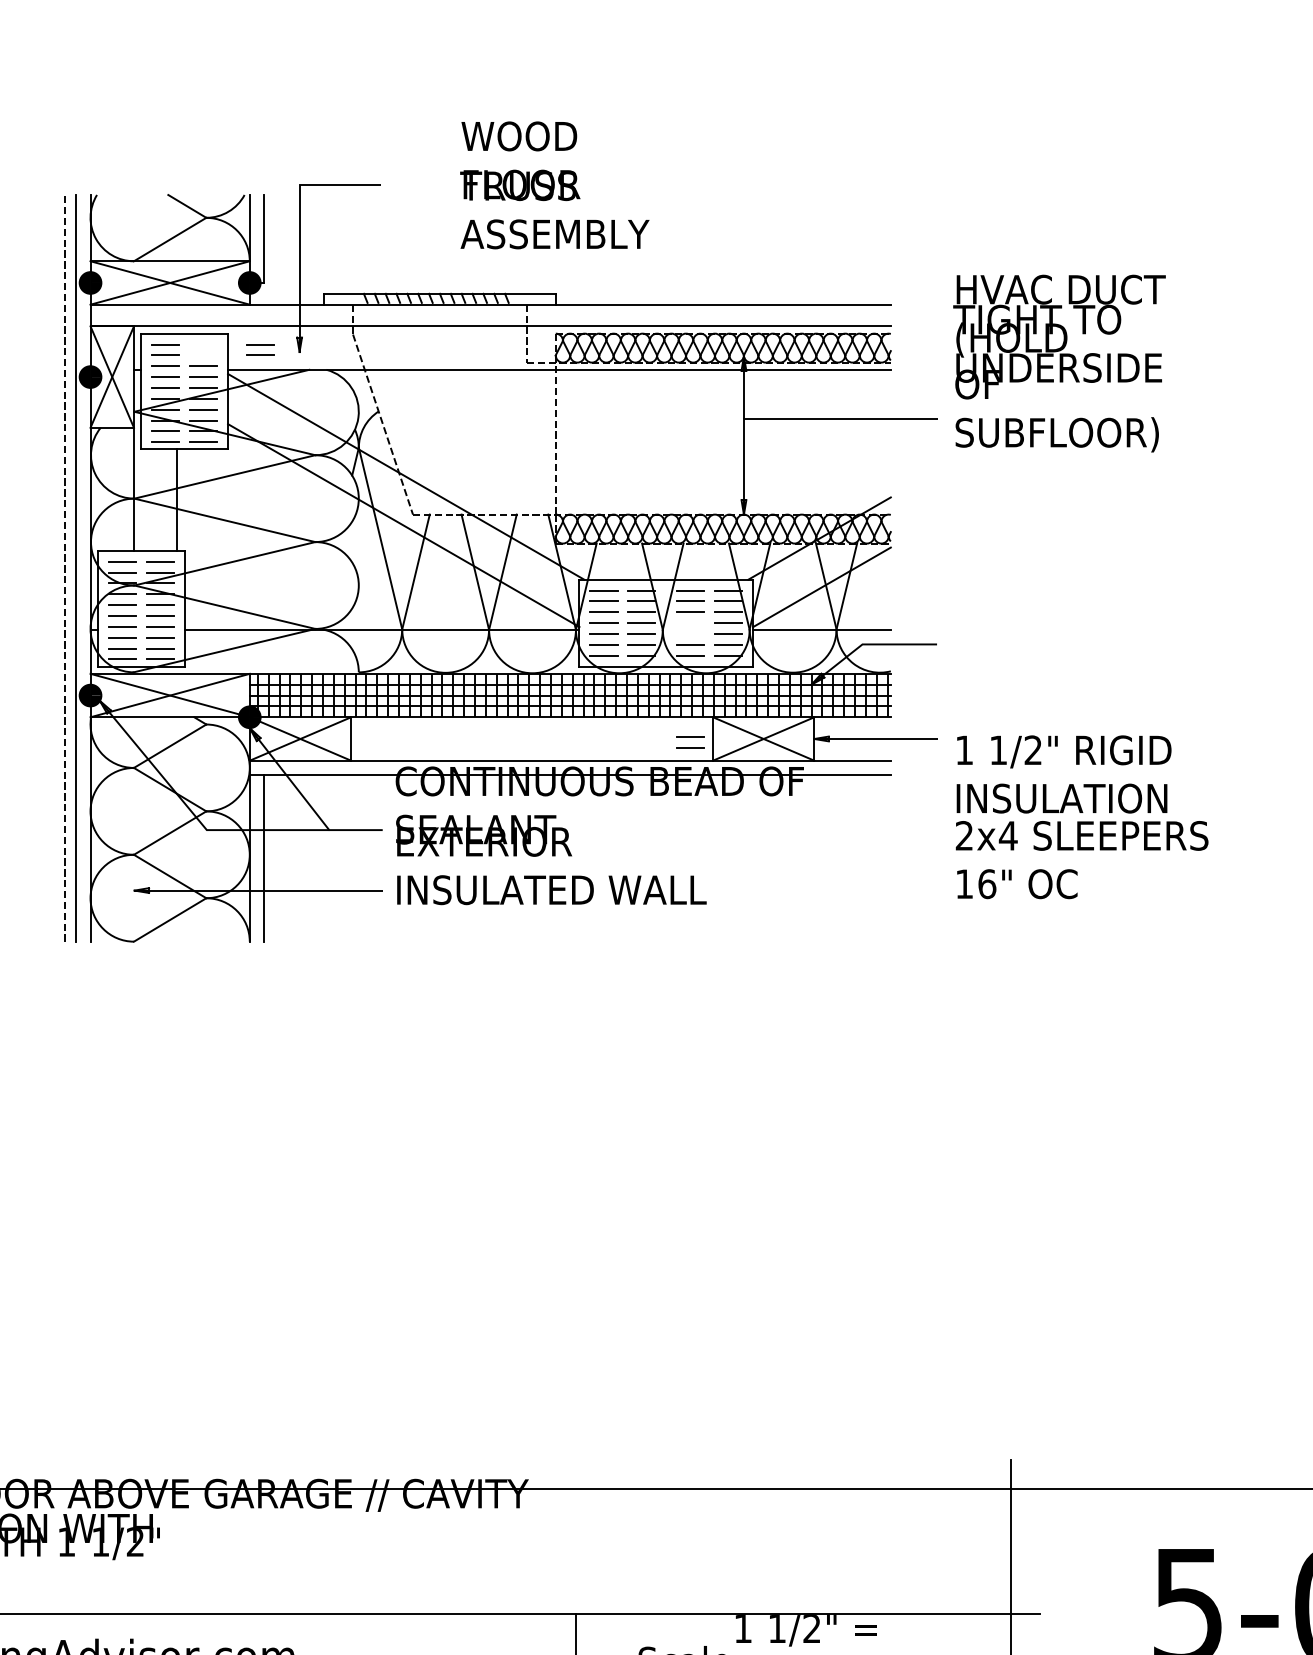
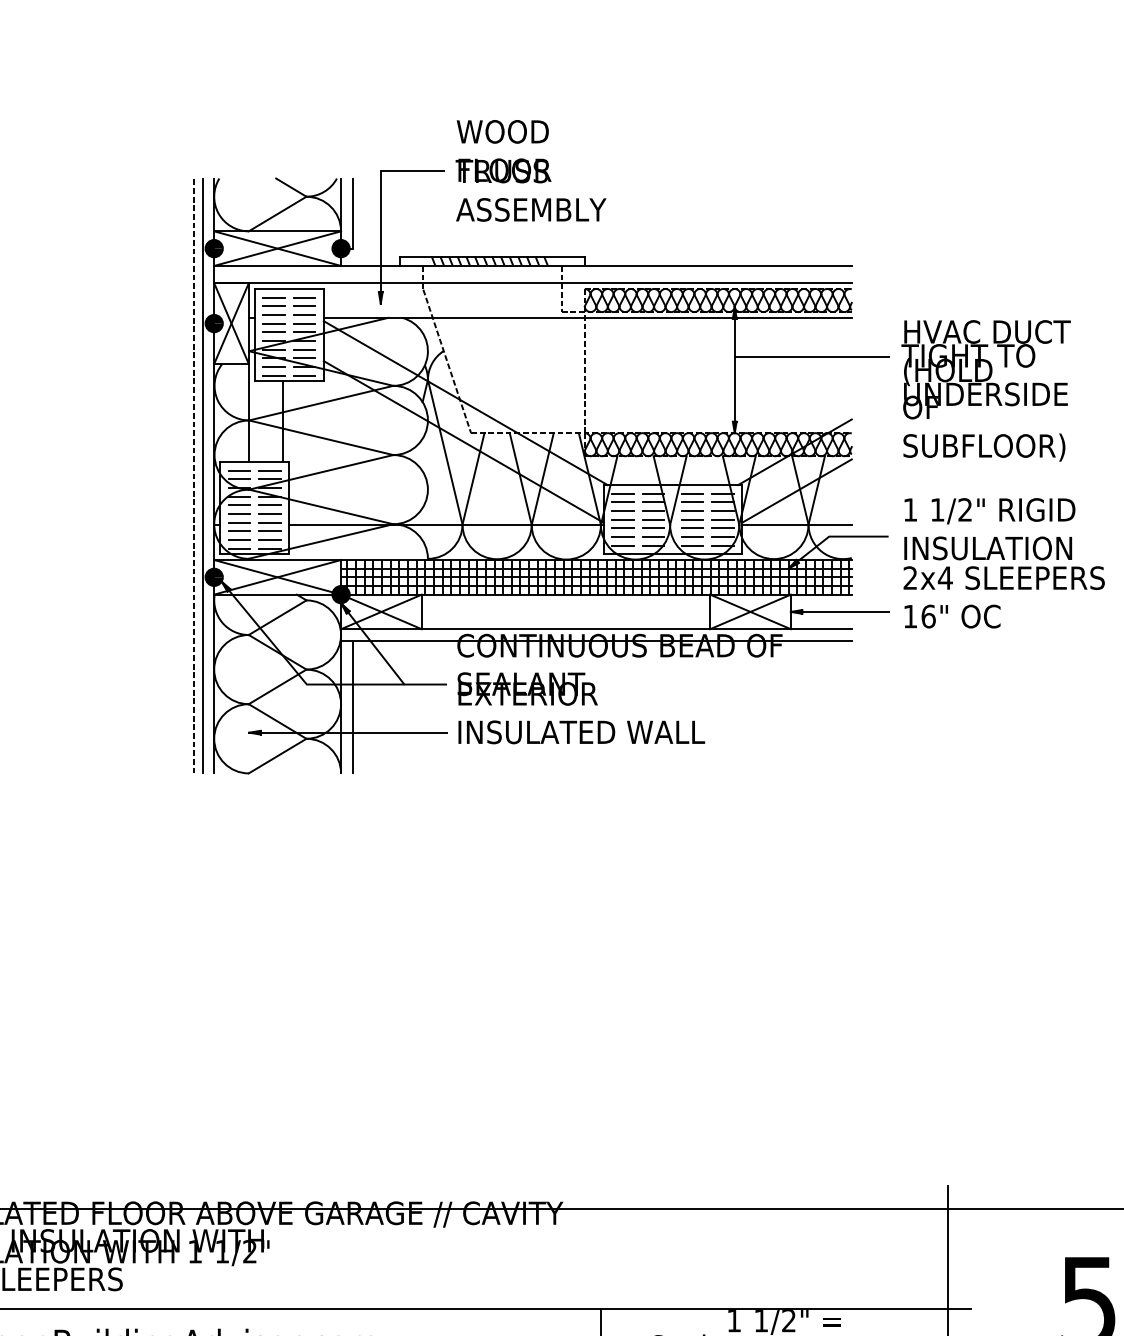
text: (554, 184) -> (530, 170), moved
part: (260, 349) -> (304, 301), moved
text: (1058, 363) -> (985, 390), moved
part: (690, 742) -> (692, 523), moved
text: (1081, 817) -> (1003, 563), moved

